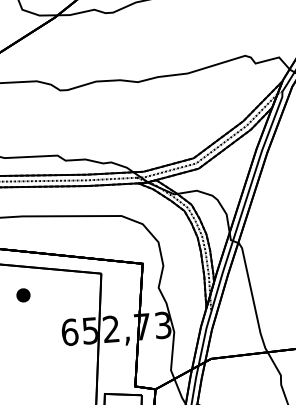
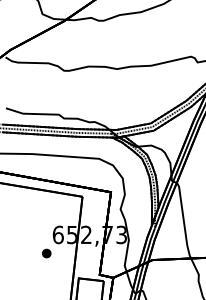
part: (23, 295) -> (46, 253), moved

